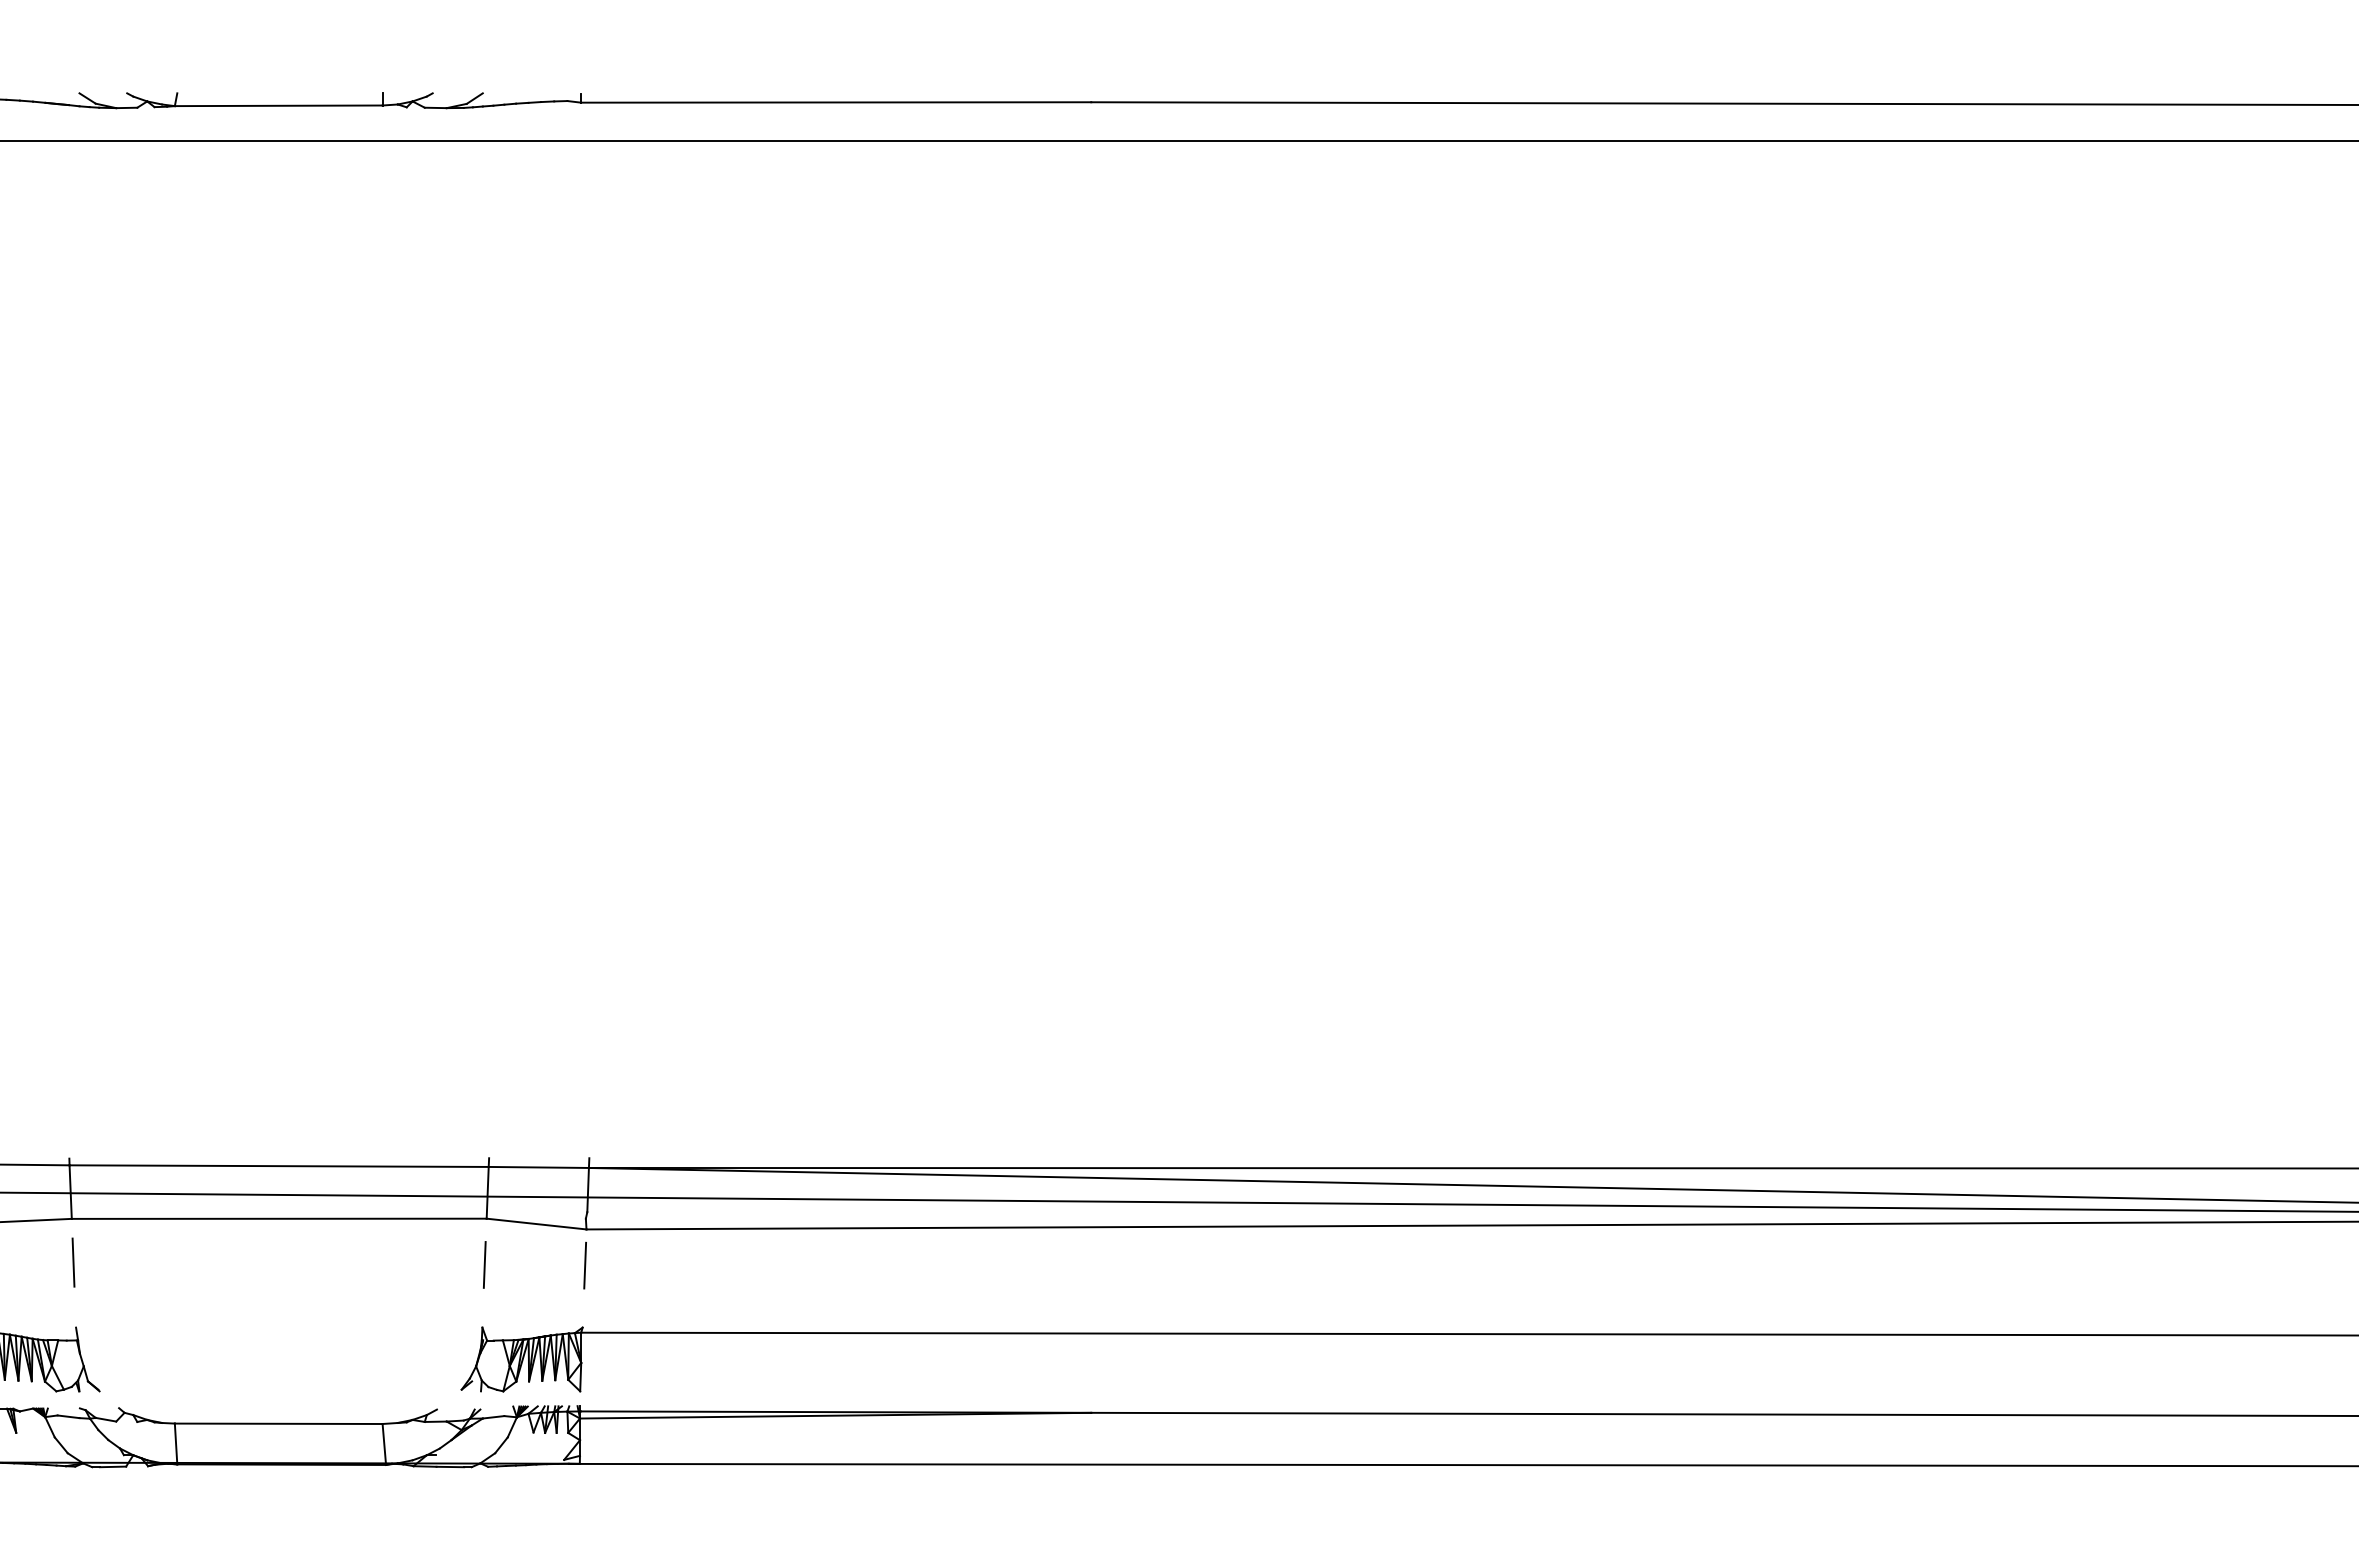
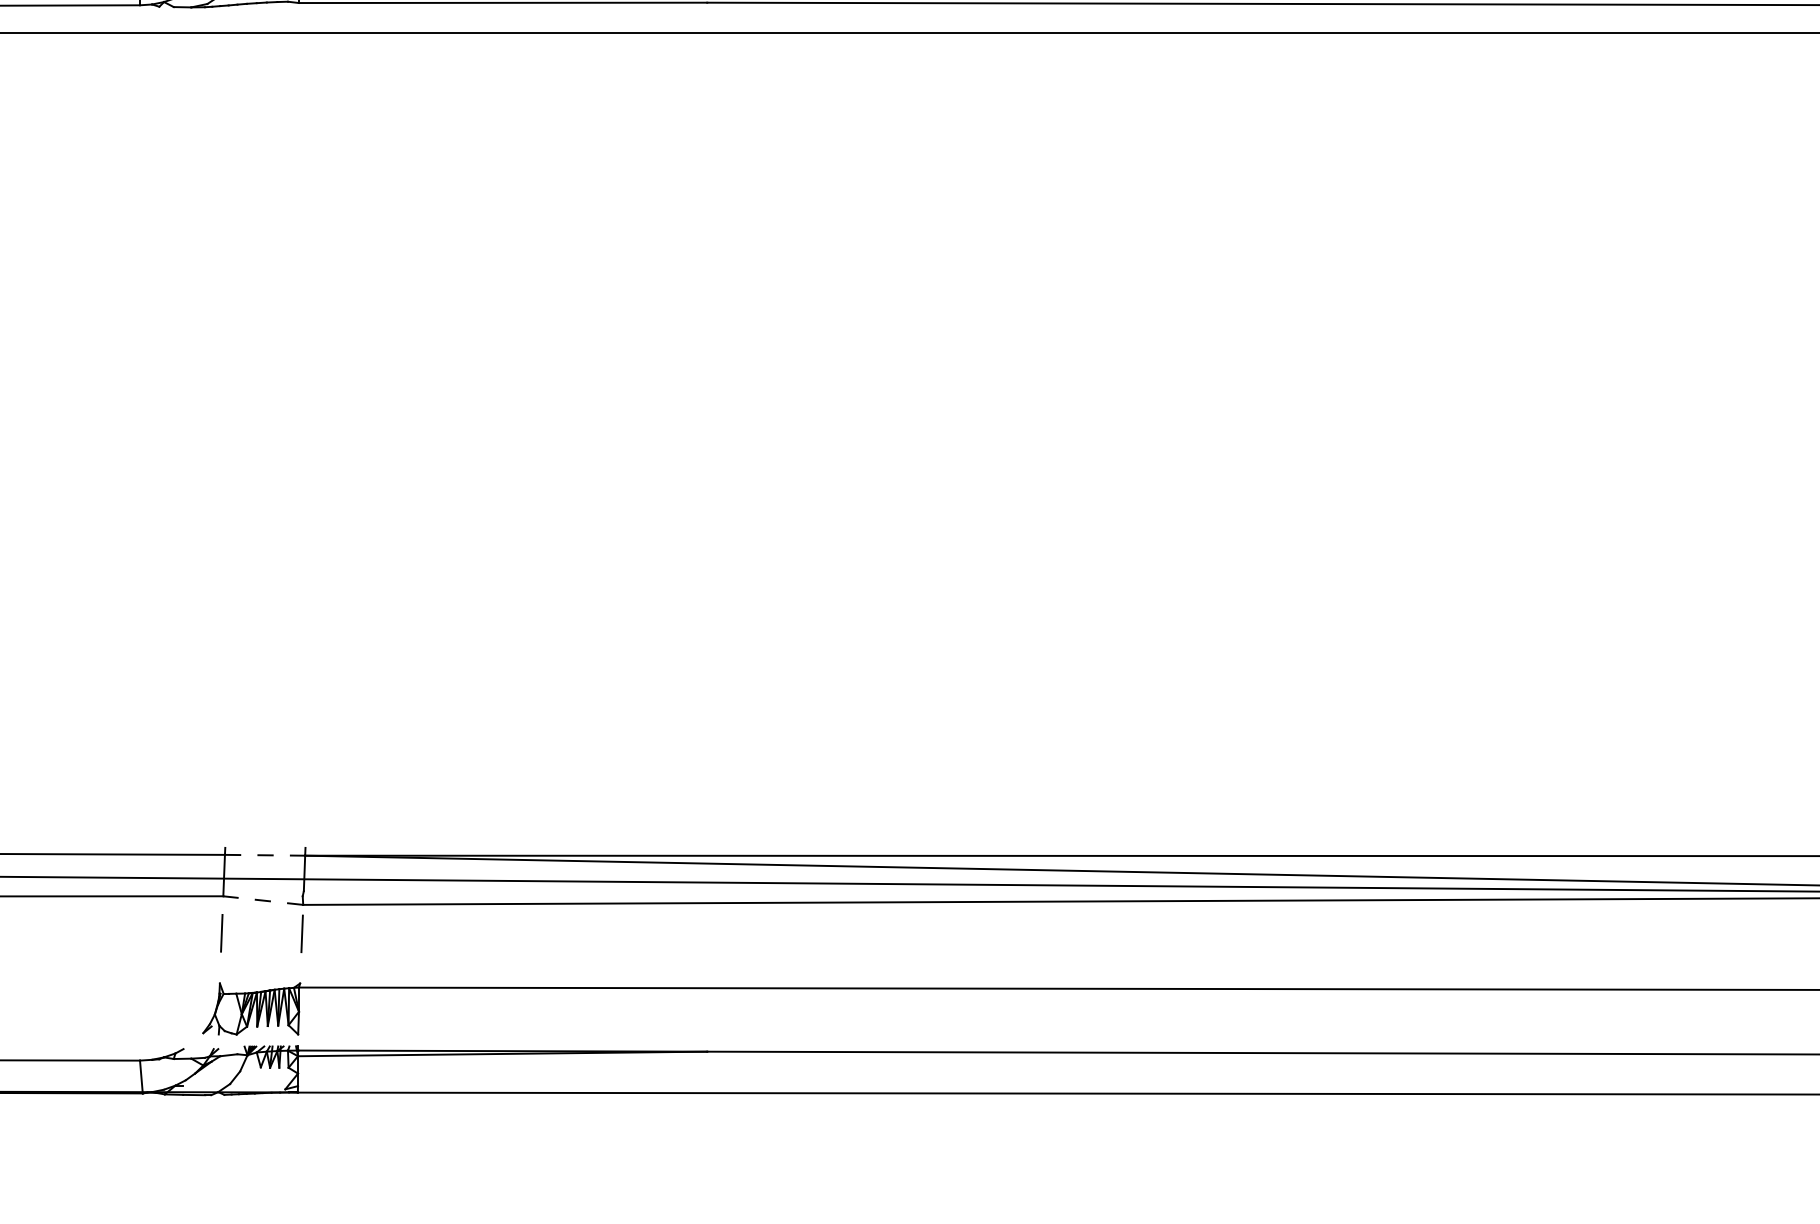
line: (539, 1167) -> (265, 855), solid -> dashed
line: (536, 1224) -> (263, 900), solid -> dashed

